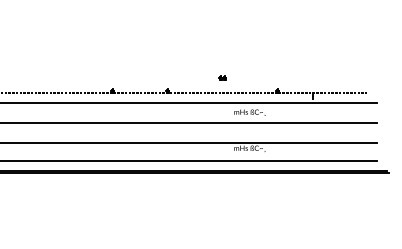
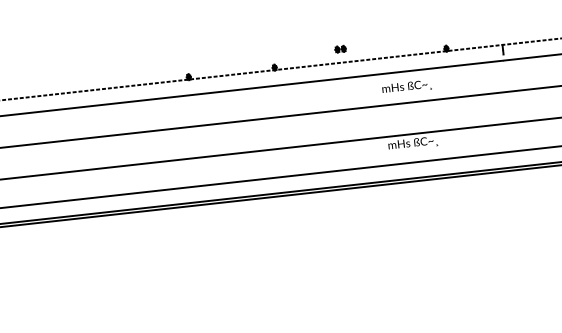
part: (222, 77) -> (340, 48), moved

